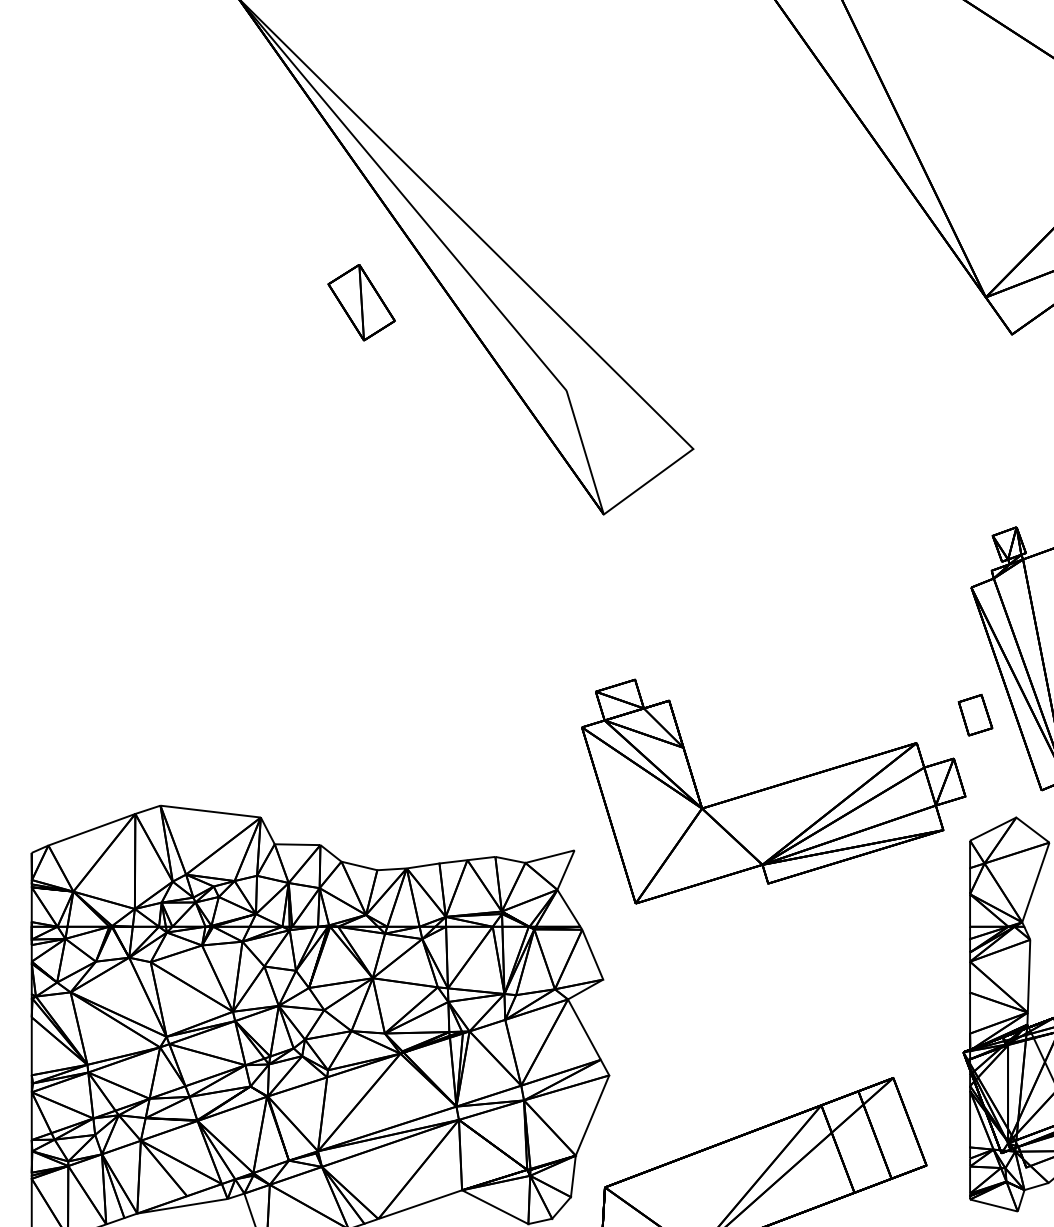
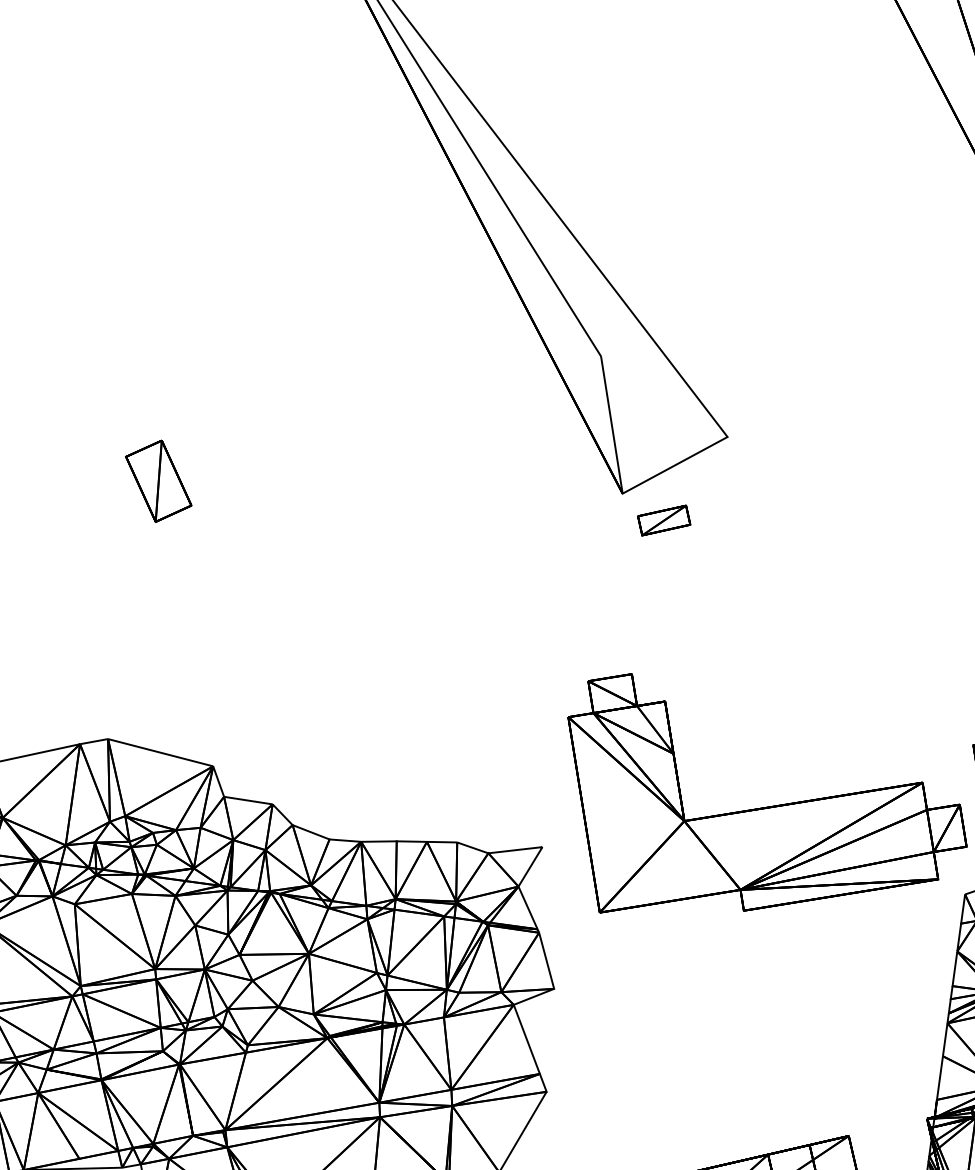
part: (361, 302) -> (158, 481), moved
part: (644, 533) -> (663, 519), added

